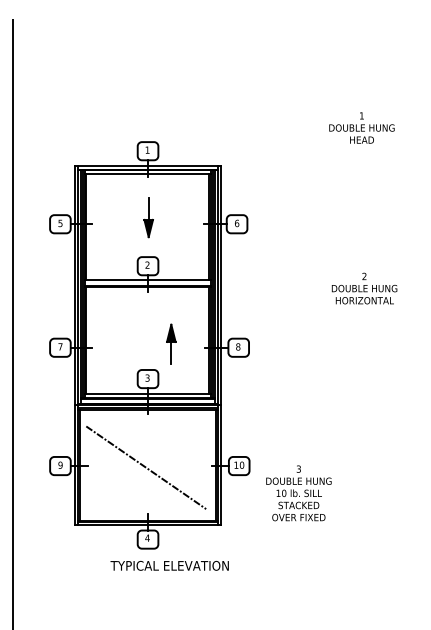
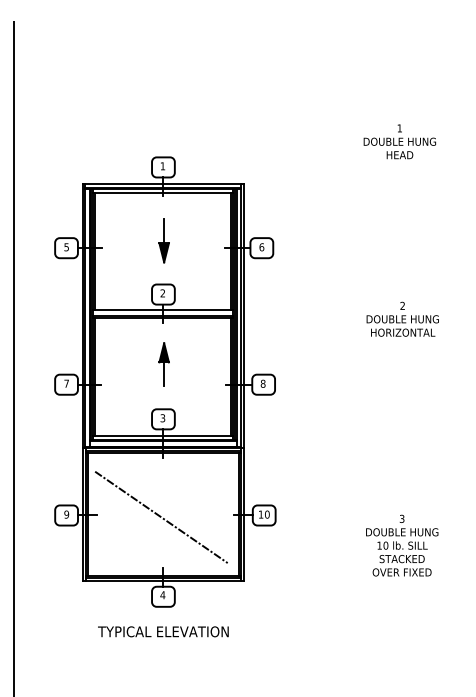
part: (170, 343) -> (163, 364), moved
text: (299, 493) -> (402, 545), moved
text: (169, 565) -> (163, 631), moved

